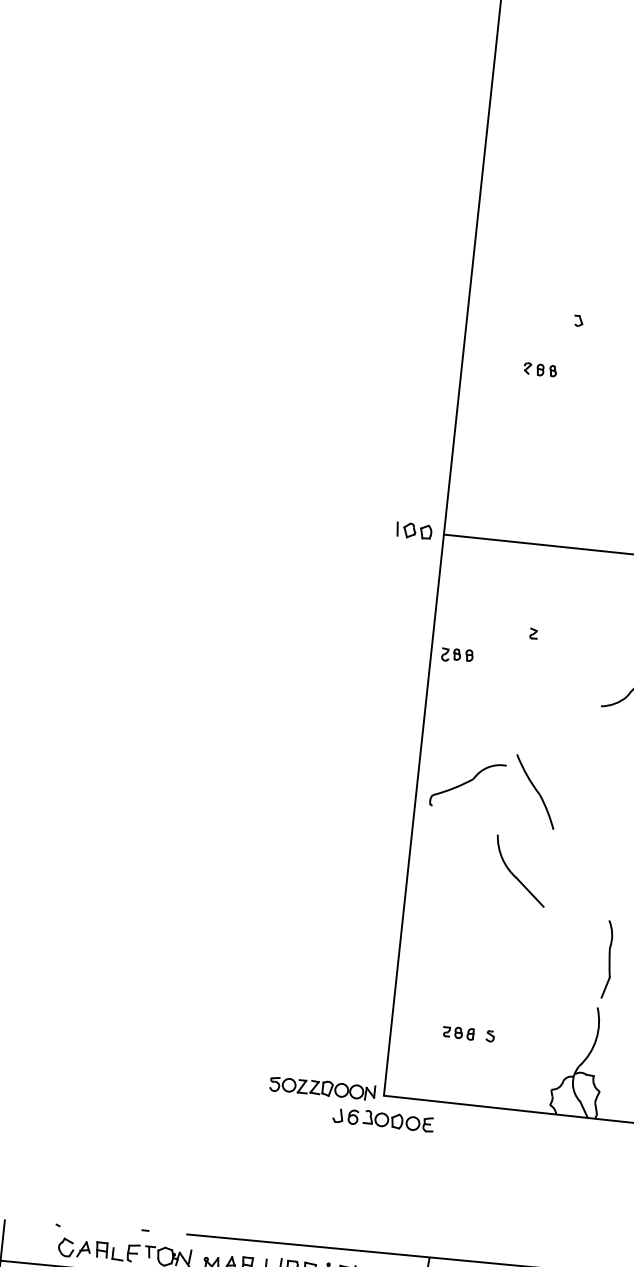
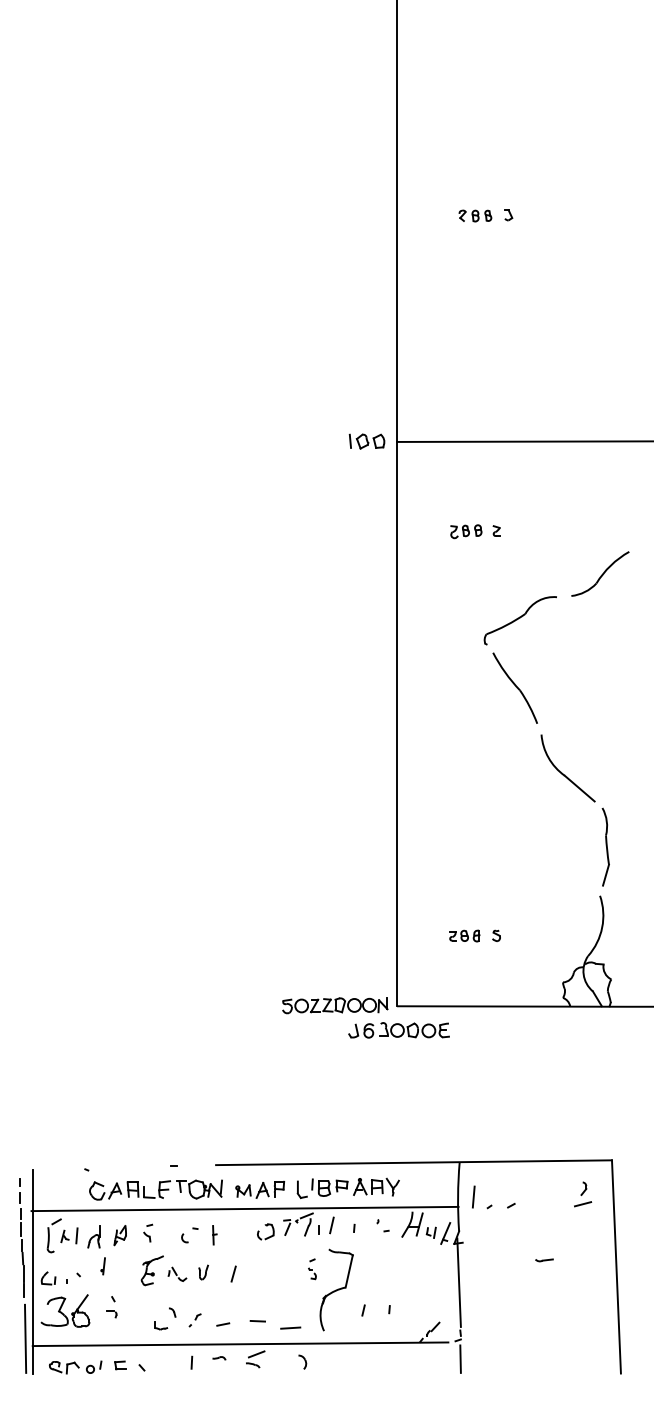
part: (540, 369) -> (475, 215), moved
part: (457, 655) -> (466, 531), moved
part: (466, 785) -> (519, 620), moved
part: (517, 876) -> (565, 774), moved

